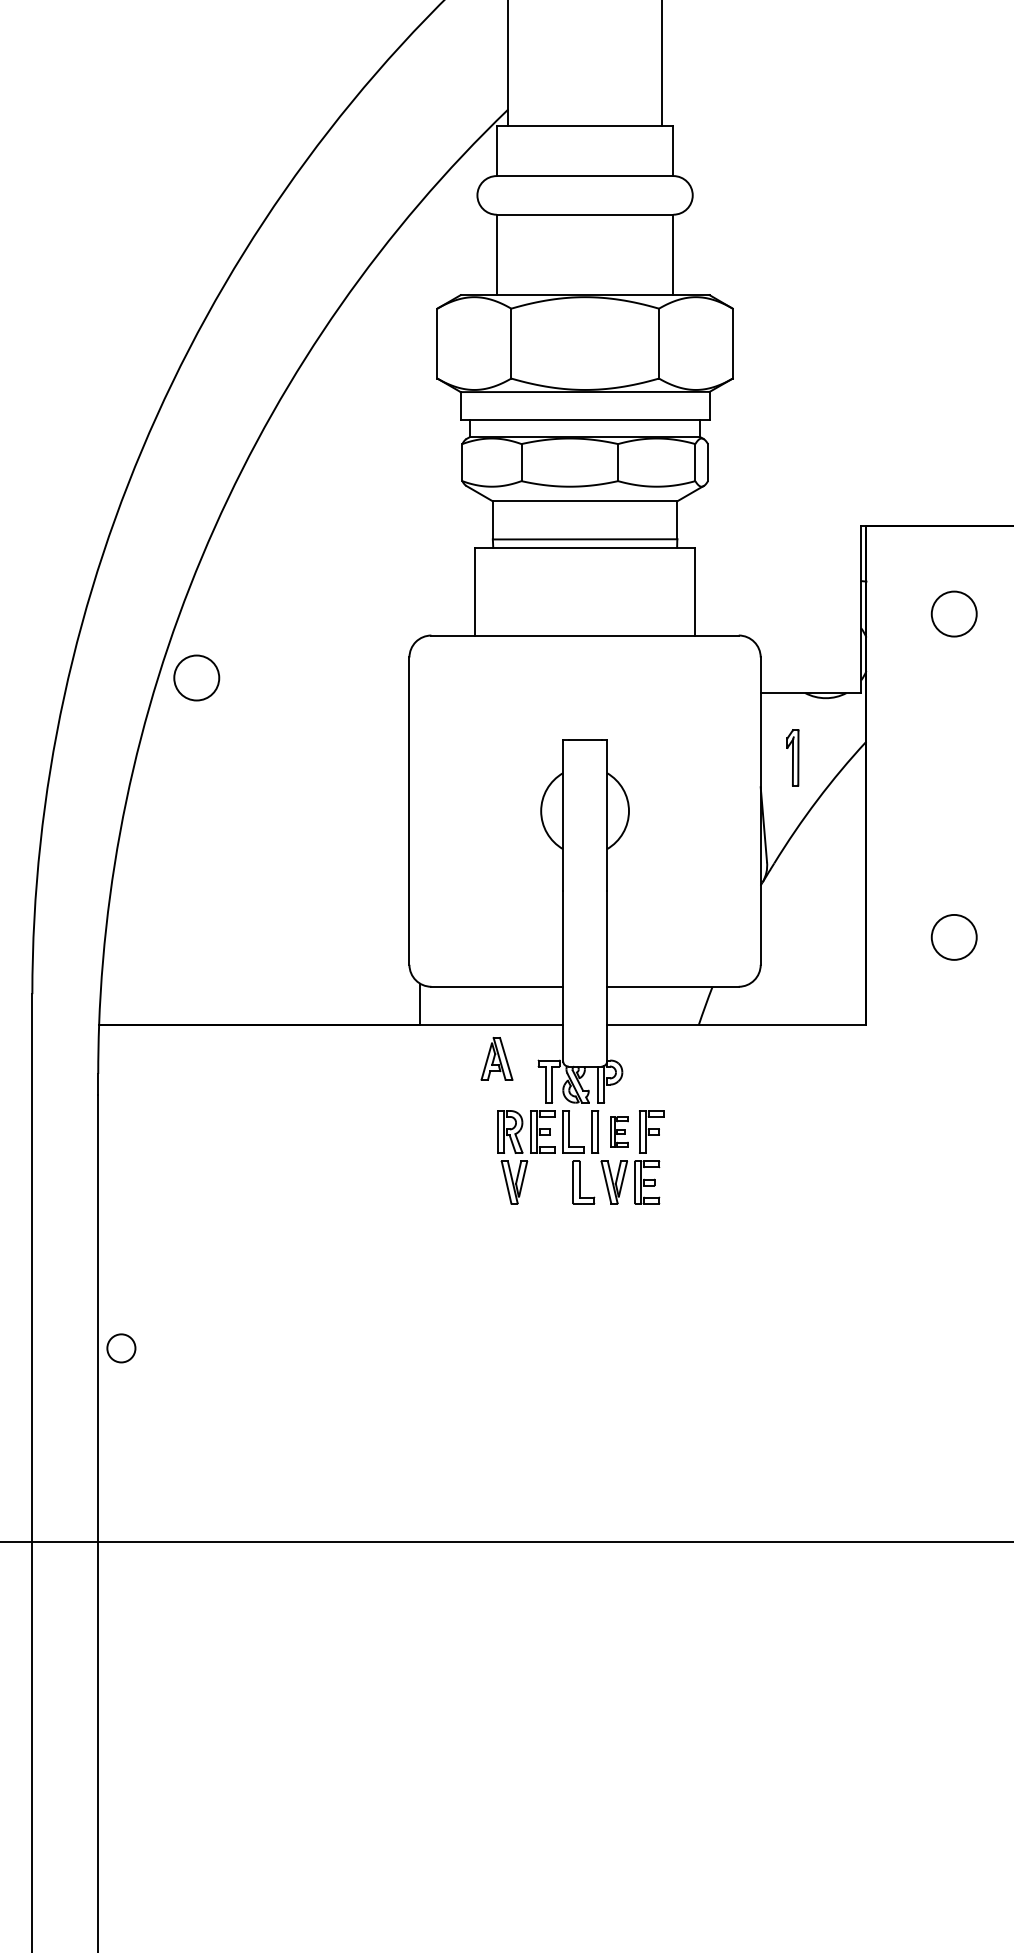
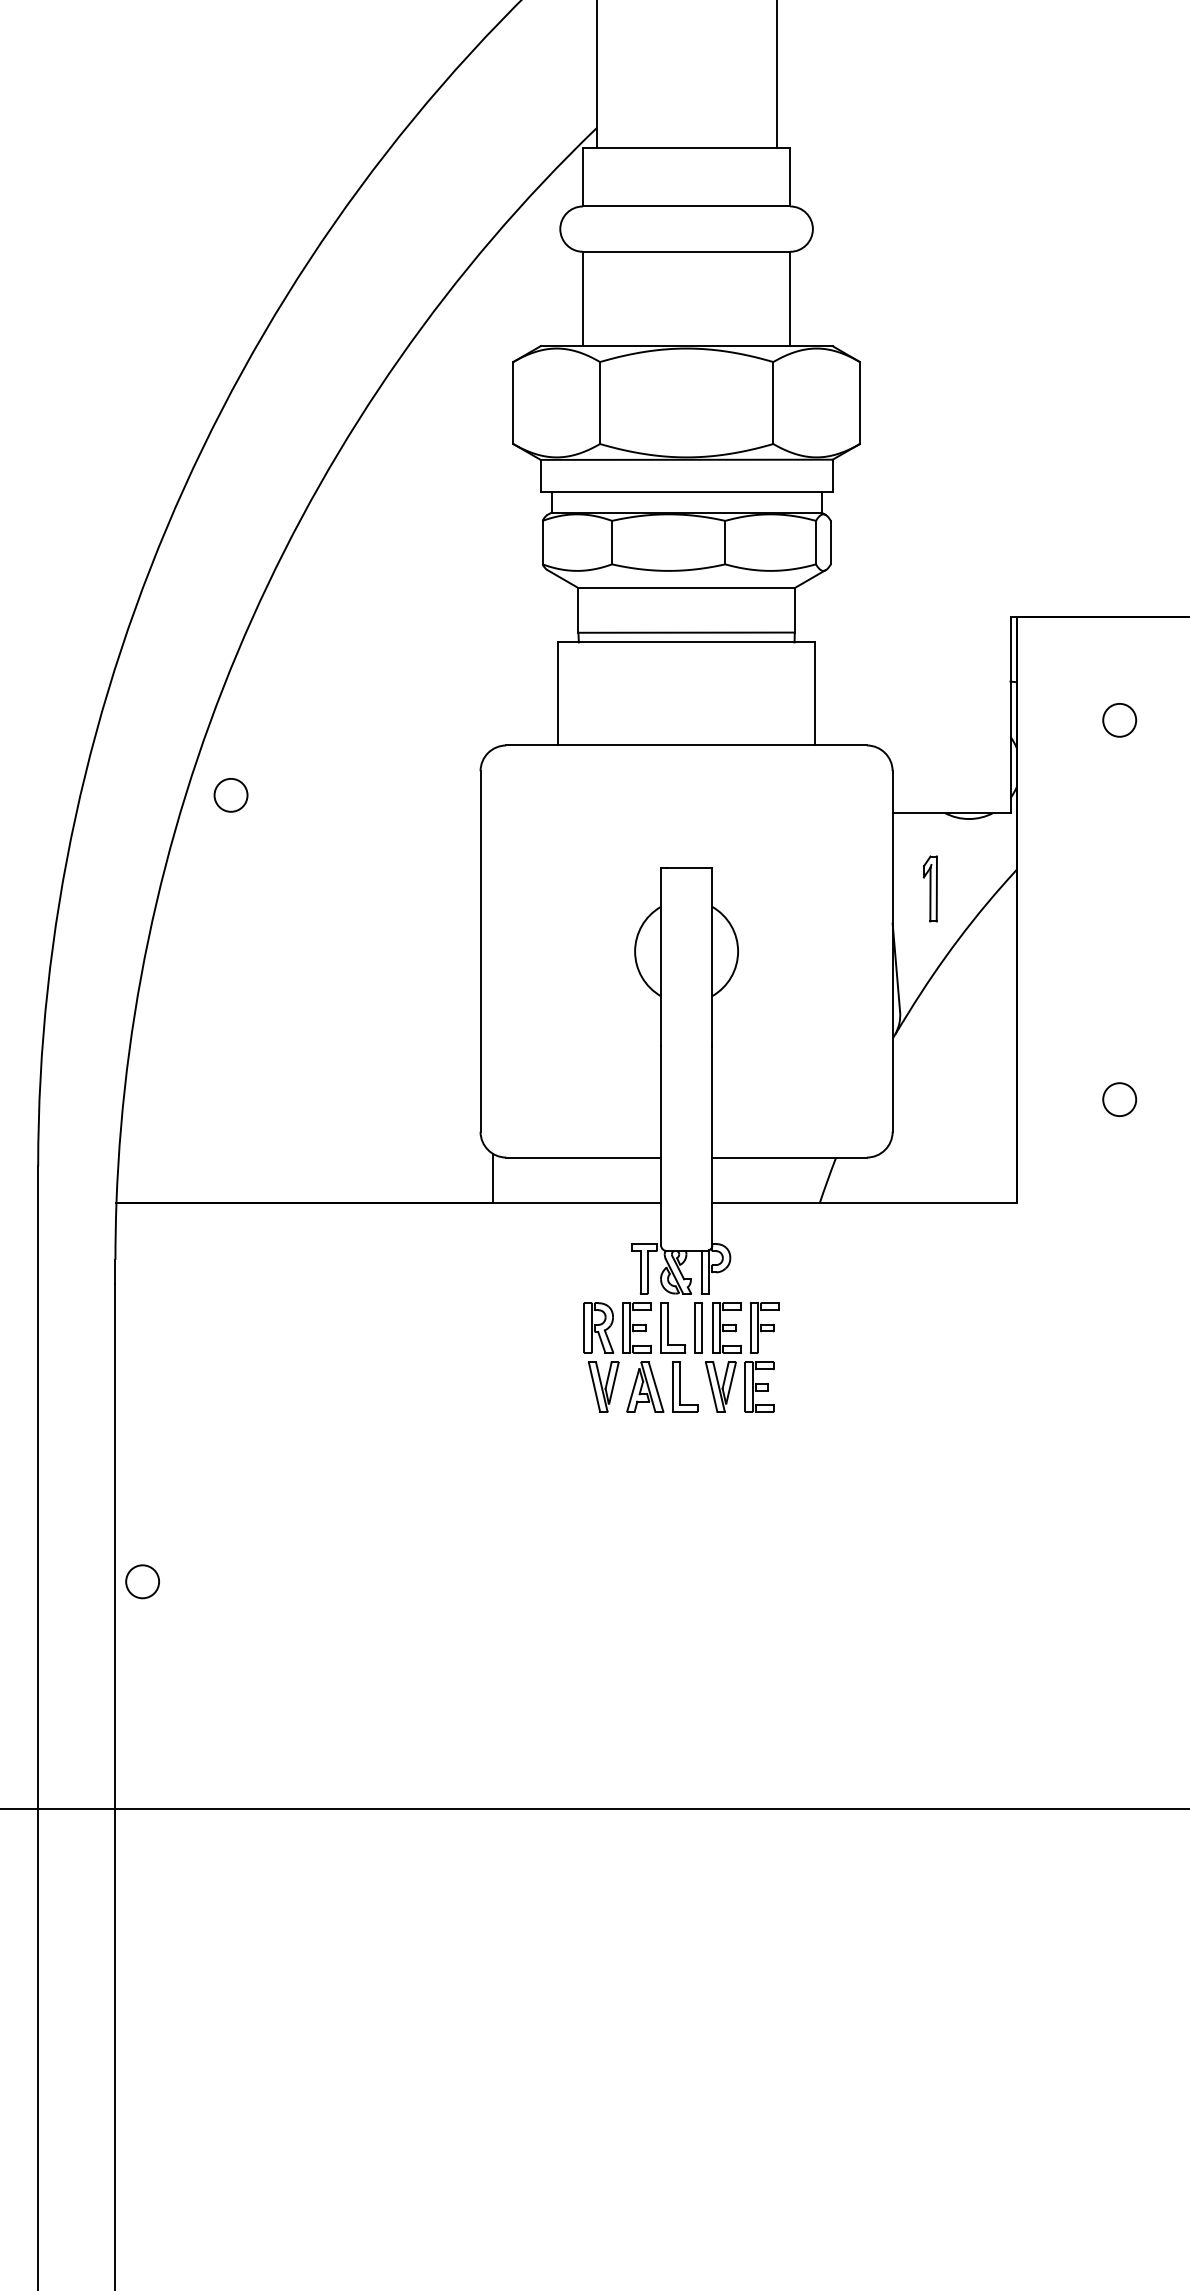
circle: (954, 613) -> (1119, 719), size x0.62
circle: (196, 677) -> (230, 794), size x0.62
circle: (954, 937) -> (1119, 1099), size x0.62
part: (497, 1058) -> (645, 1386), moved
part: (619, 1131) -> (726, 1327), size x1.43

